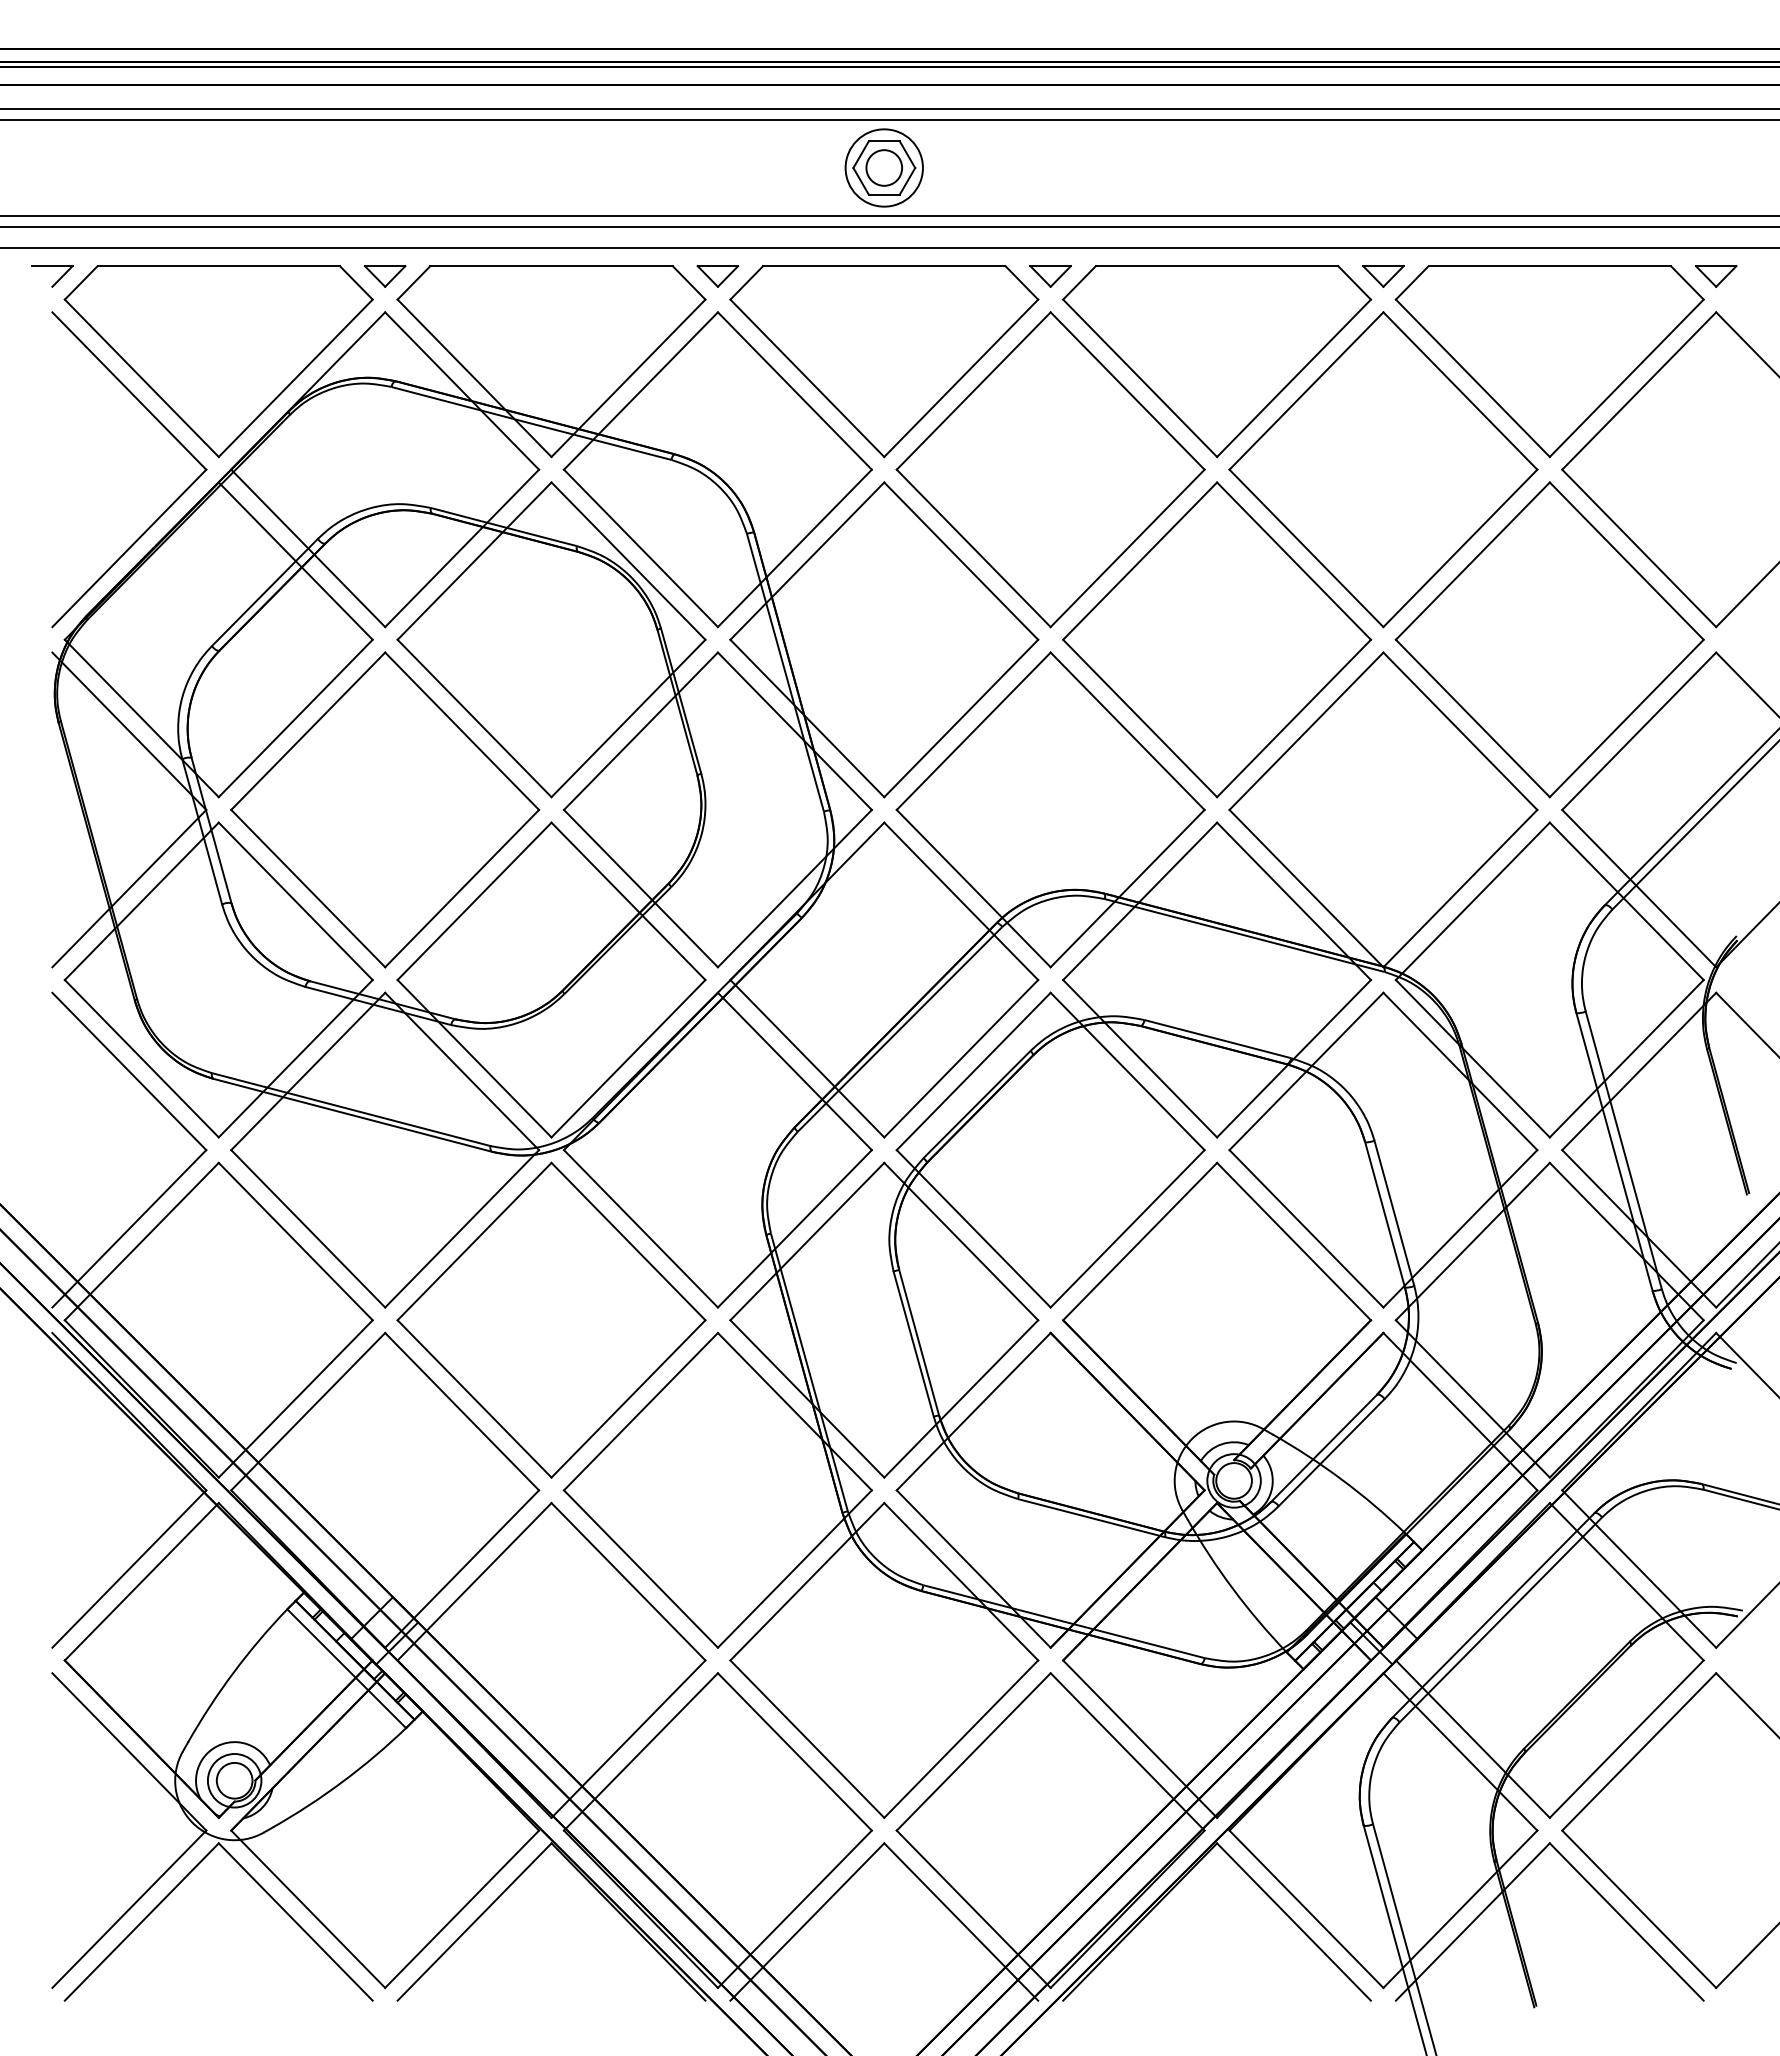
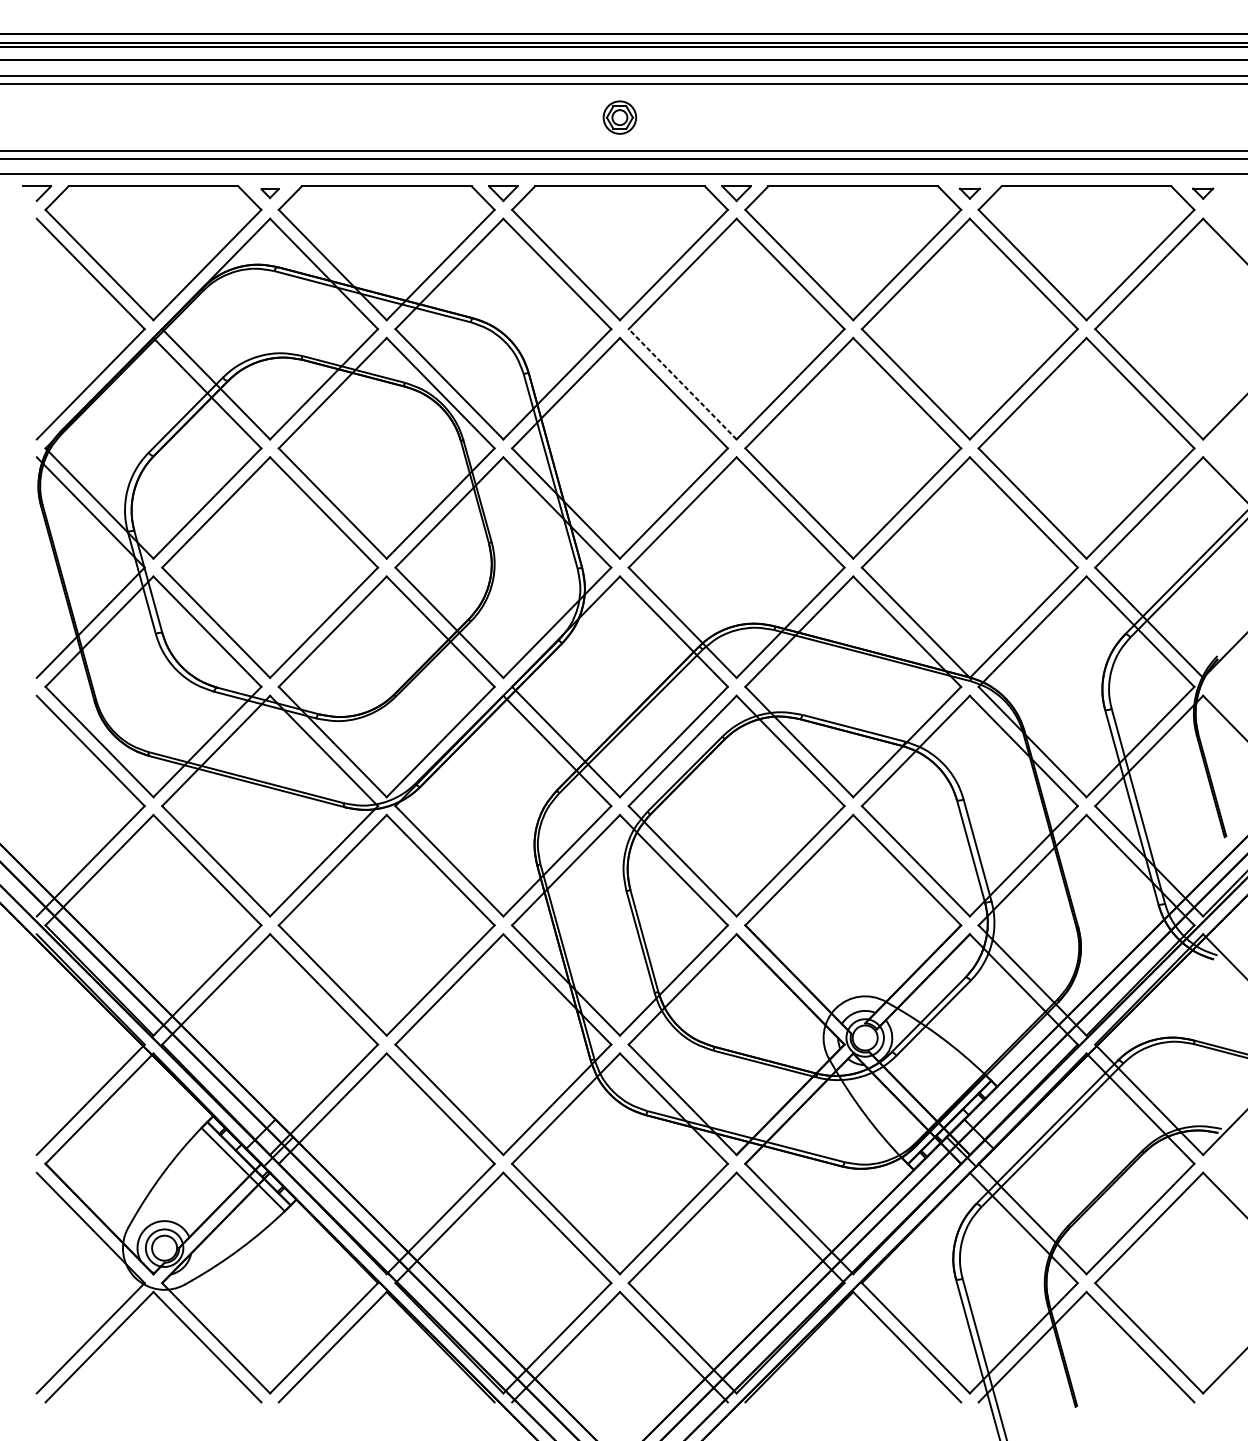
part: (883, 167) -> (619, 117), size x0.6
part: (384, 276) -> (269, 193), size x0.6
part: (1383, 276) -> (969, 193), size x0.7
part: (1716, 276) -> (1203, 193), size x0.7
line: (973, 548) -> (682, 384), solid -> dashed

